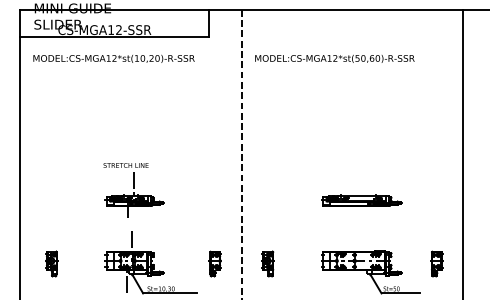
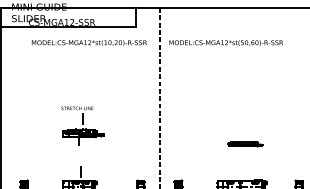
text: (113, 58) -> (89, 42), moved
part: (133, 190) -> (82, 126), moved
part: (361, 200) -> (245, 144), size x0.6

